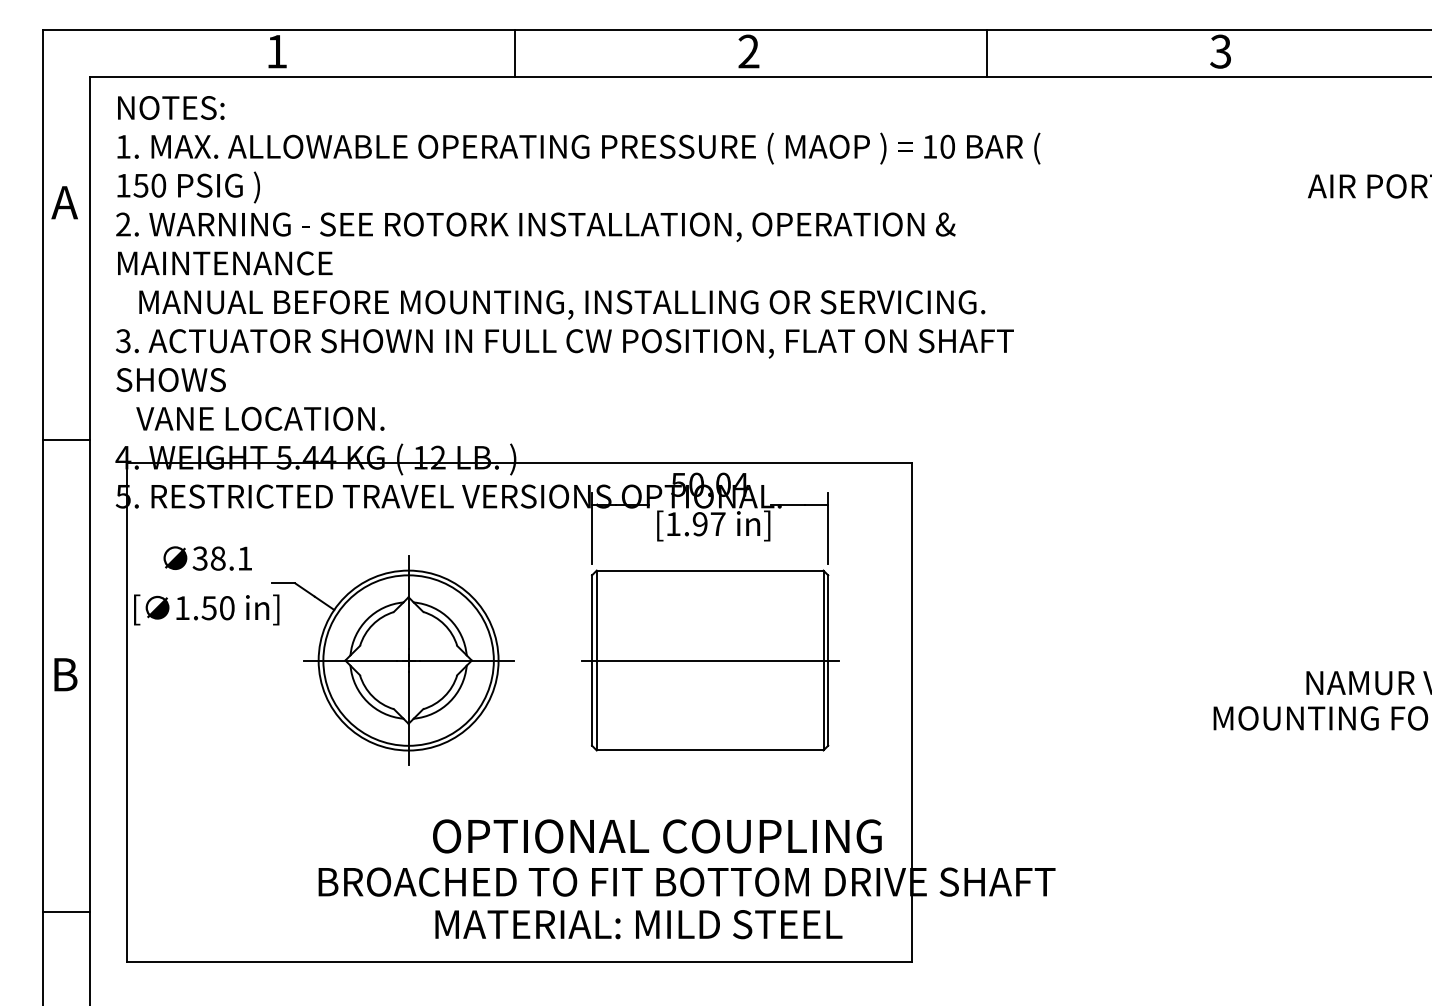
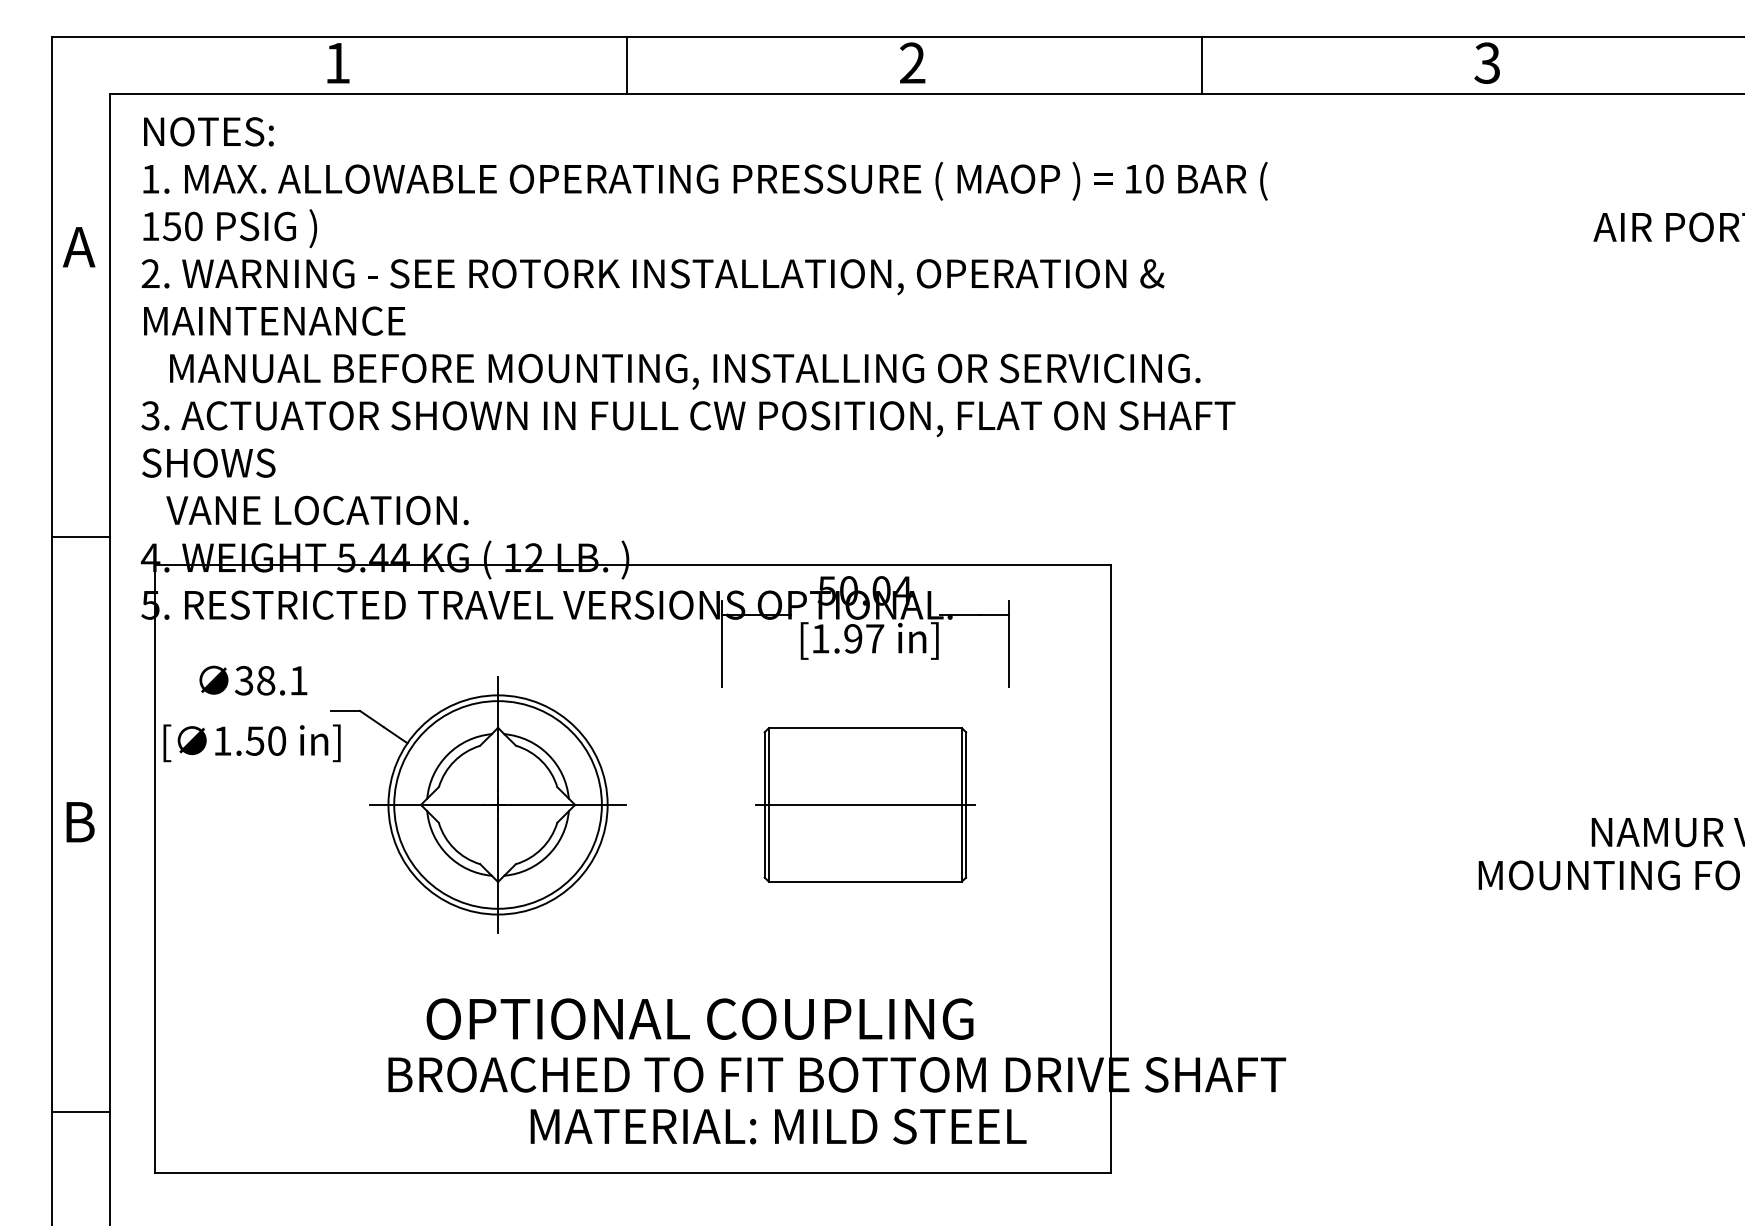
part: (710, 660) -> (865, 804), size x0.7
text: (656, 835) -> (699, 1018), moved

